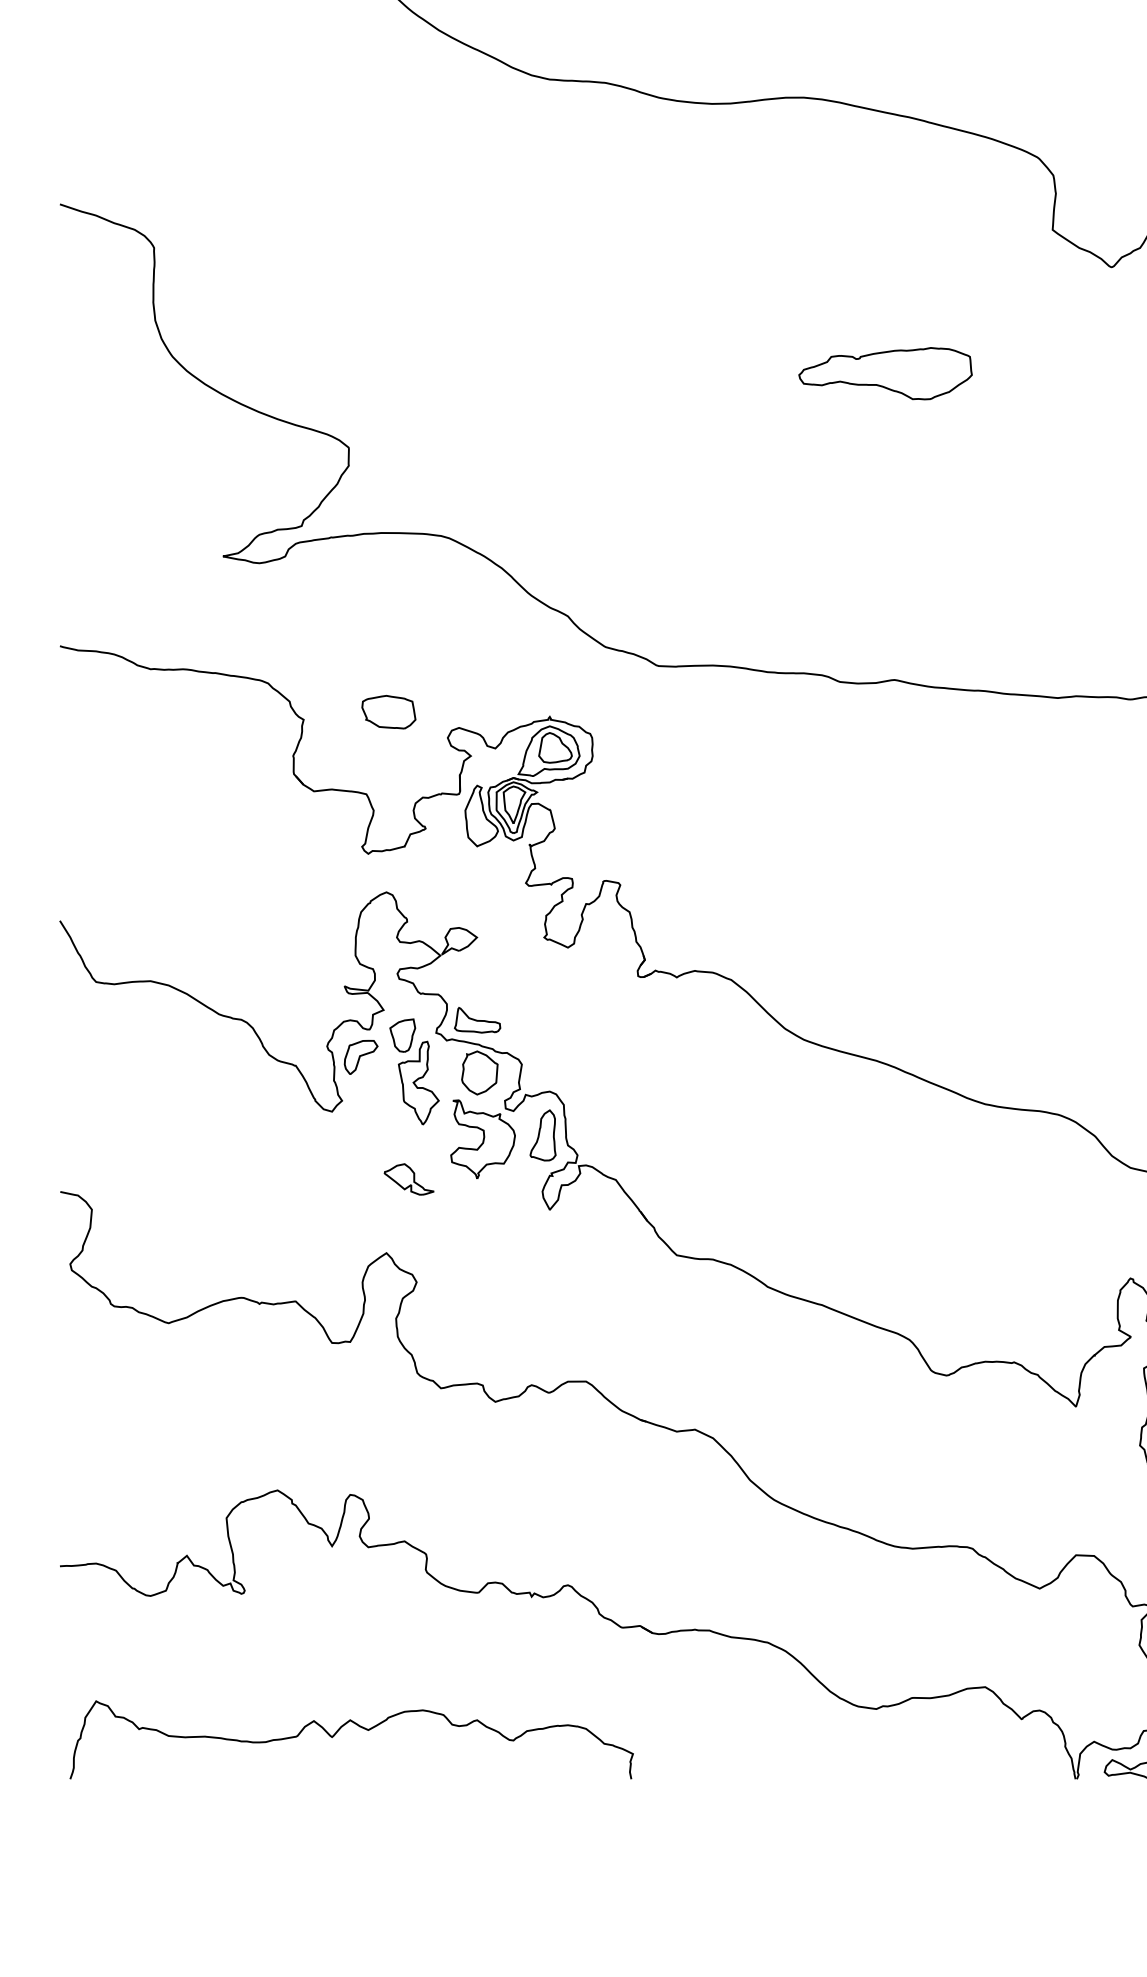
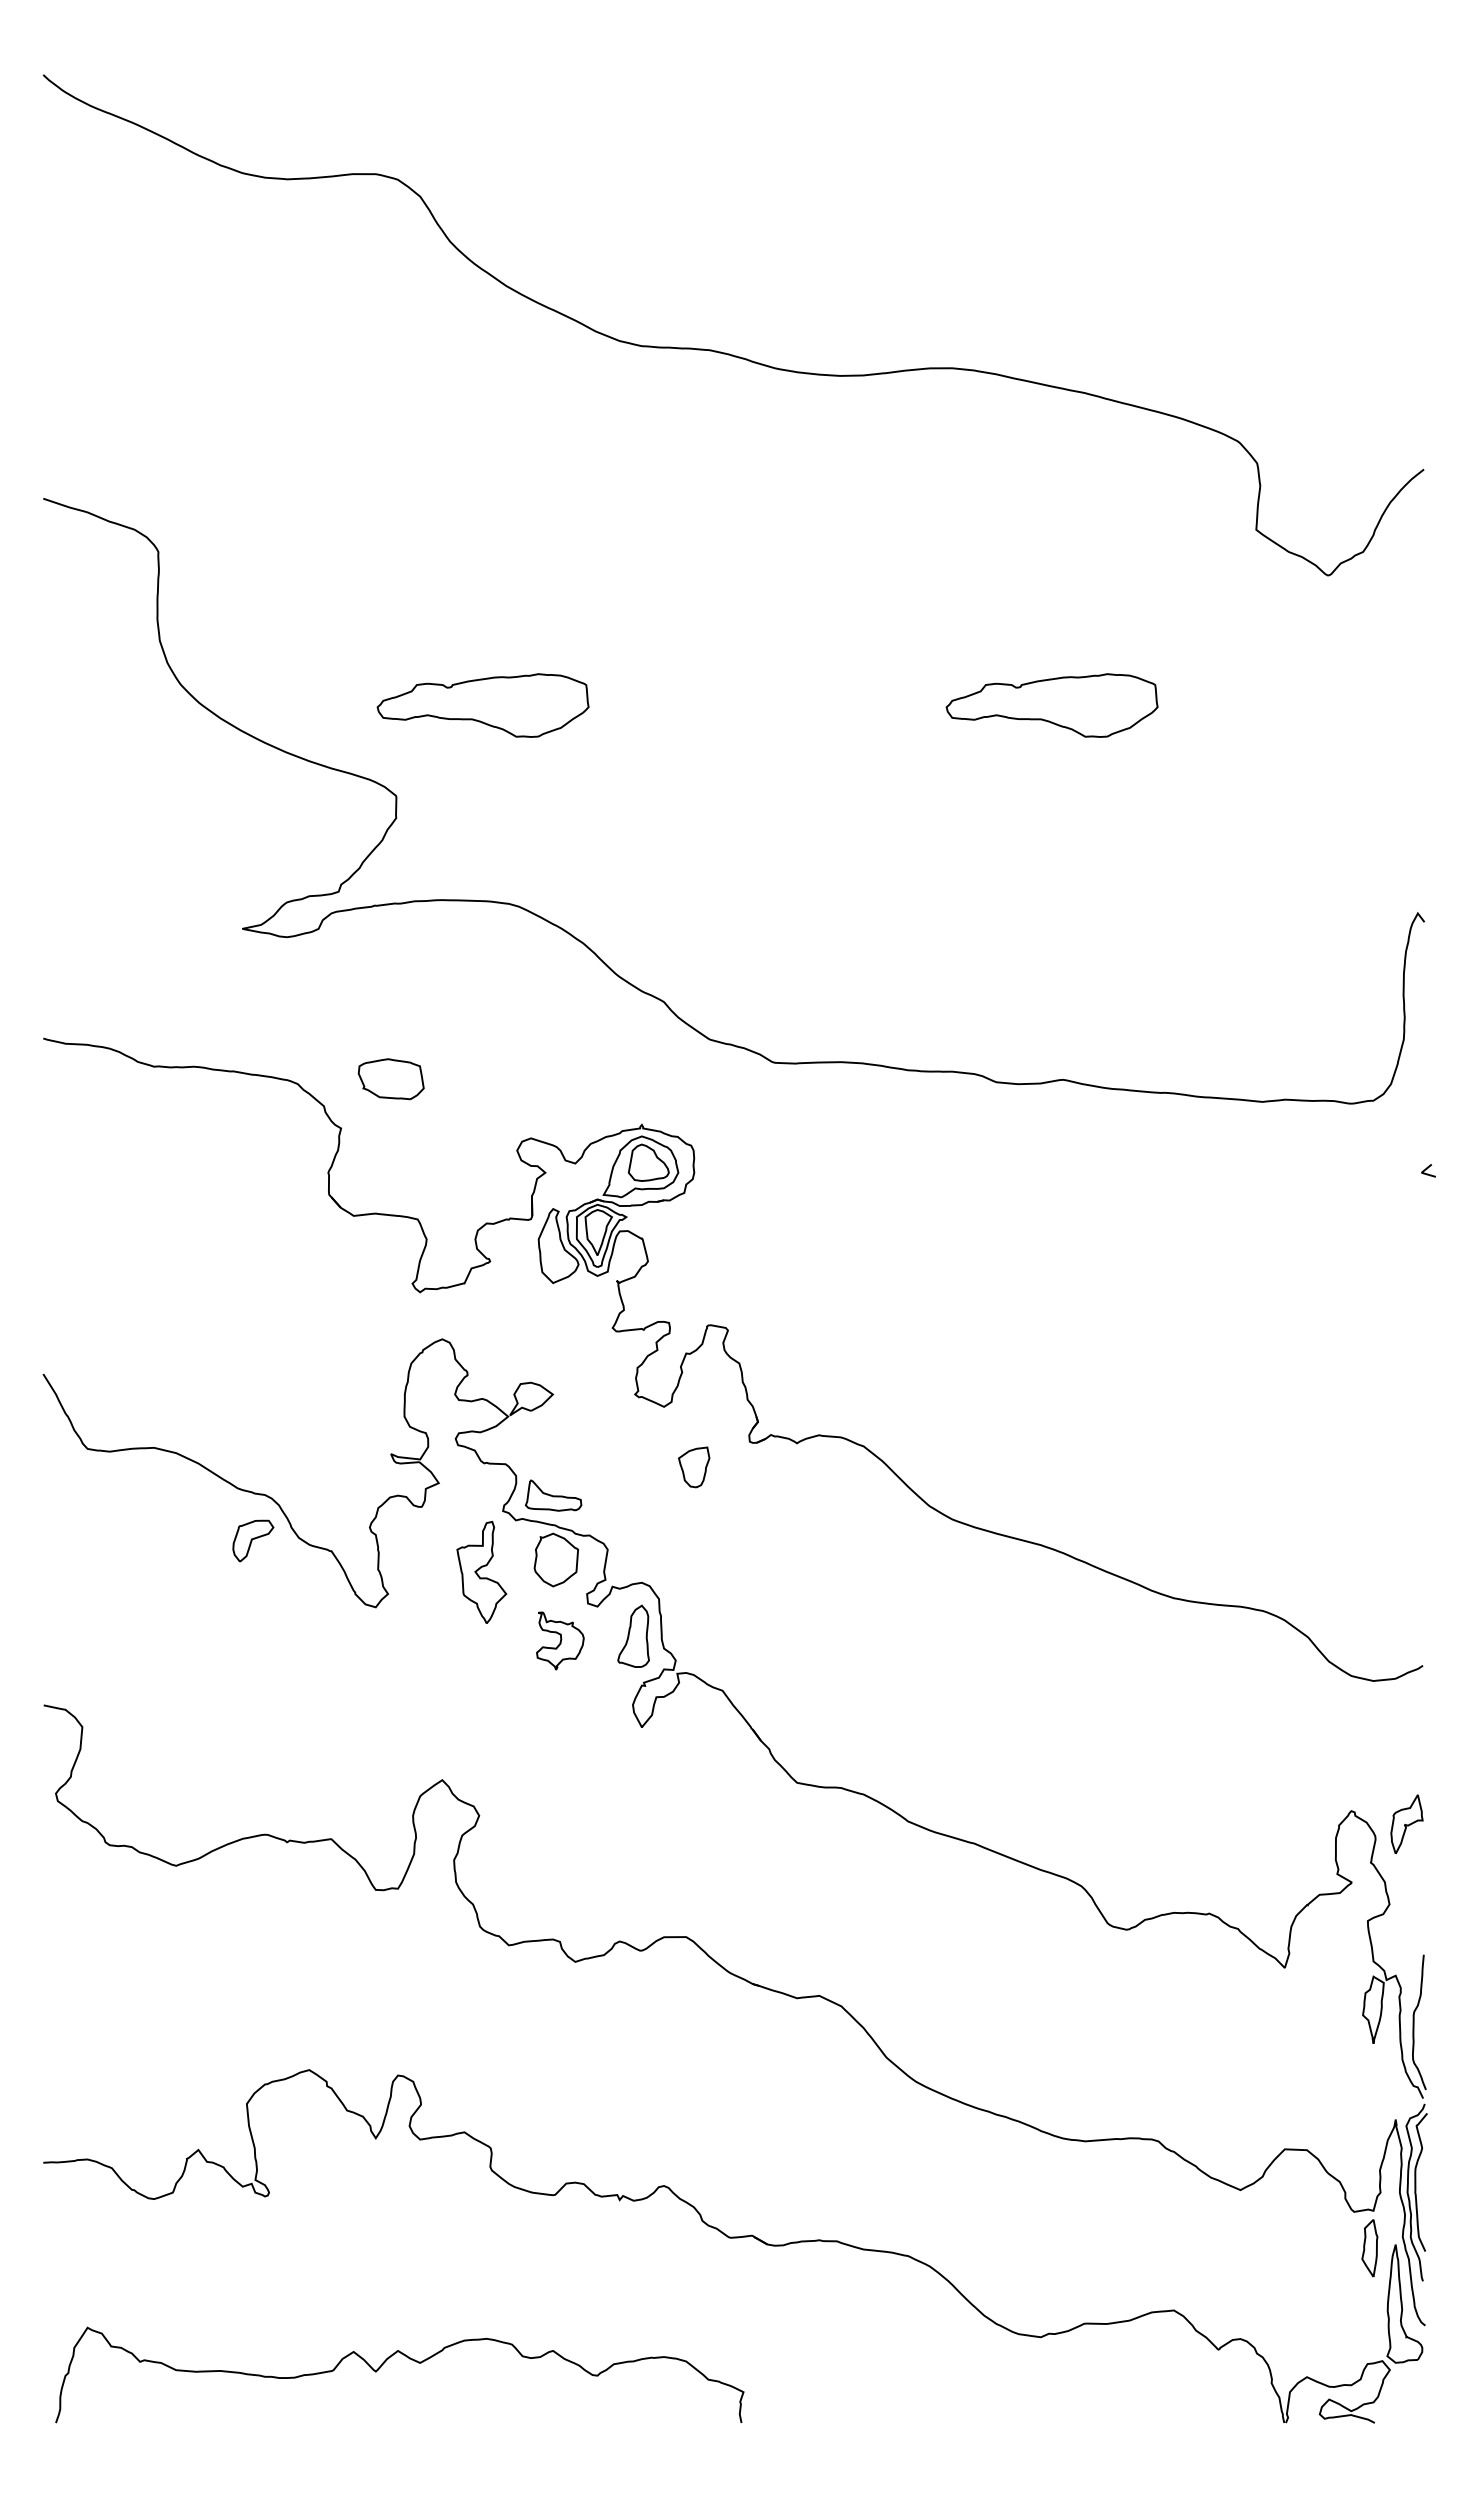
part: (419, 373) -> (482, 705), added
part: (388, 712) -> (390, 1079), moved
part: (403, 1035) -> (694, 1467), moved
part: (361, 1057) -> (253, 1540), moved
part: (483, 1138) -> (560, 1640), size x0.6
part: (408, 1178) -> (469, 1689), removed

